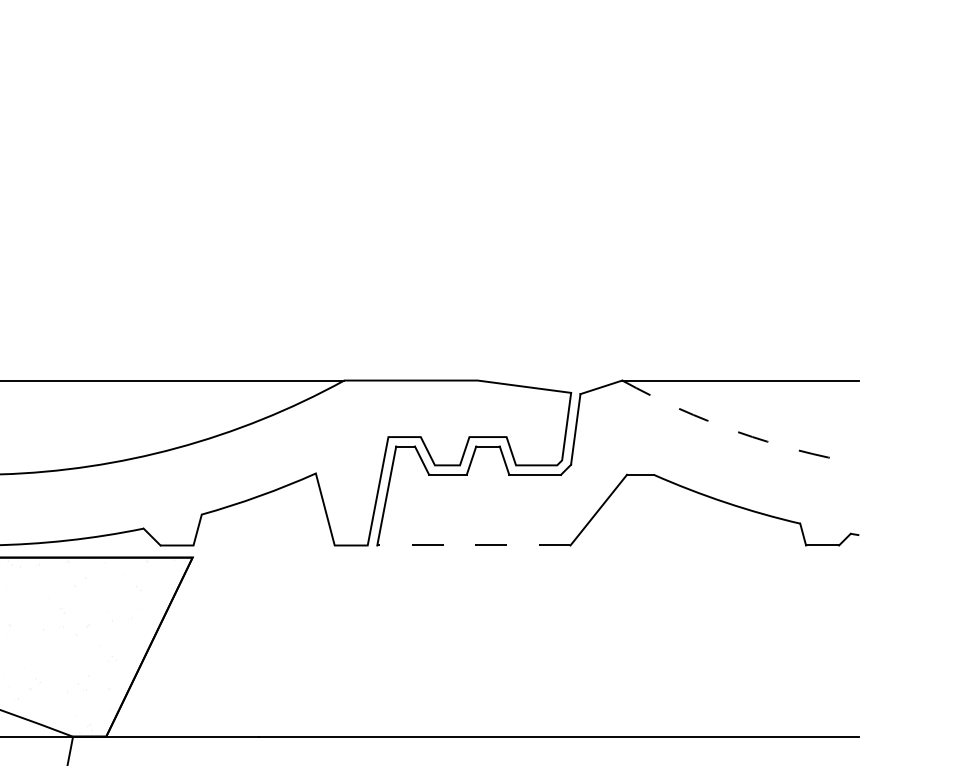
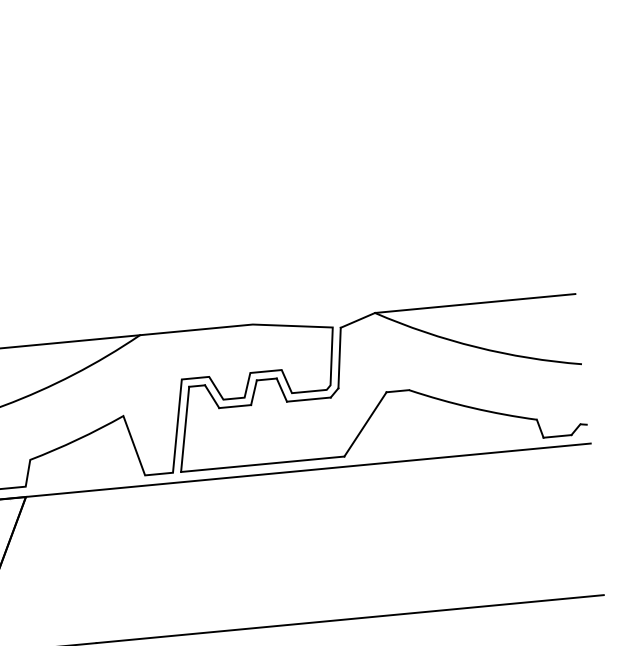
arc: (737, 431) -> (476, 346), dashed -> solid
line: (473, 545) -> (262, 464), dashed -> solid
line: (526, 557) -> (308, 470), added

